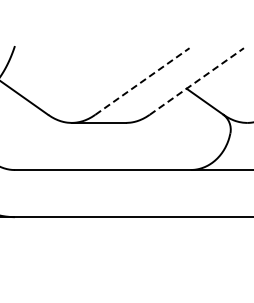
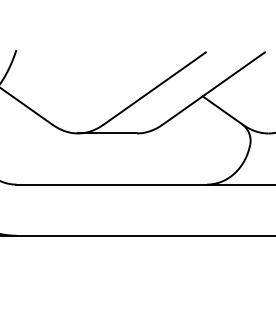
line: (142, 81) -> (154, 88), dashed -> solid
line: (196, 81) -> (213, 88), dashed -> solid

